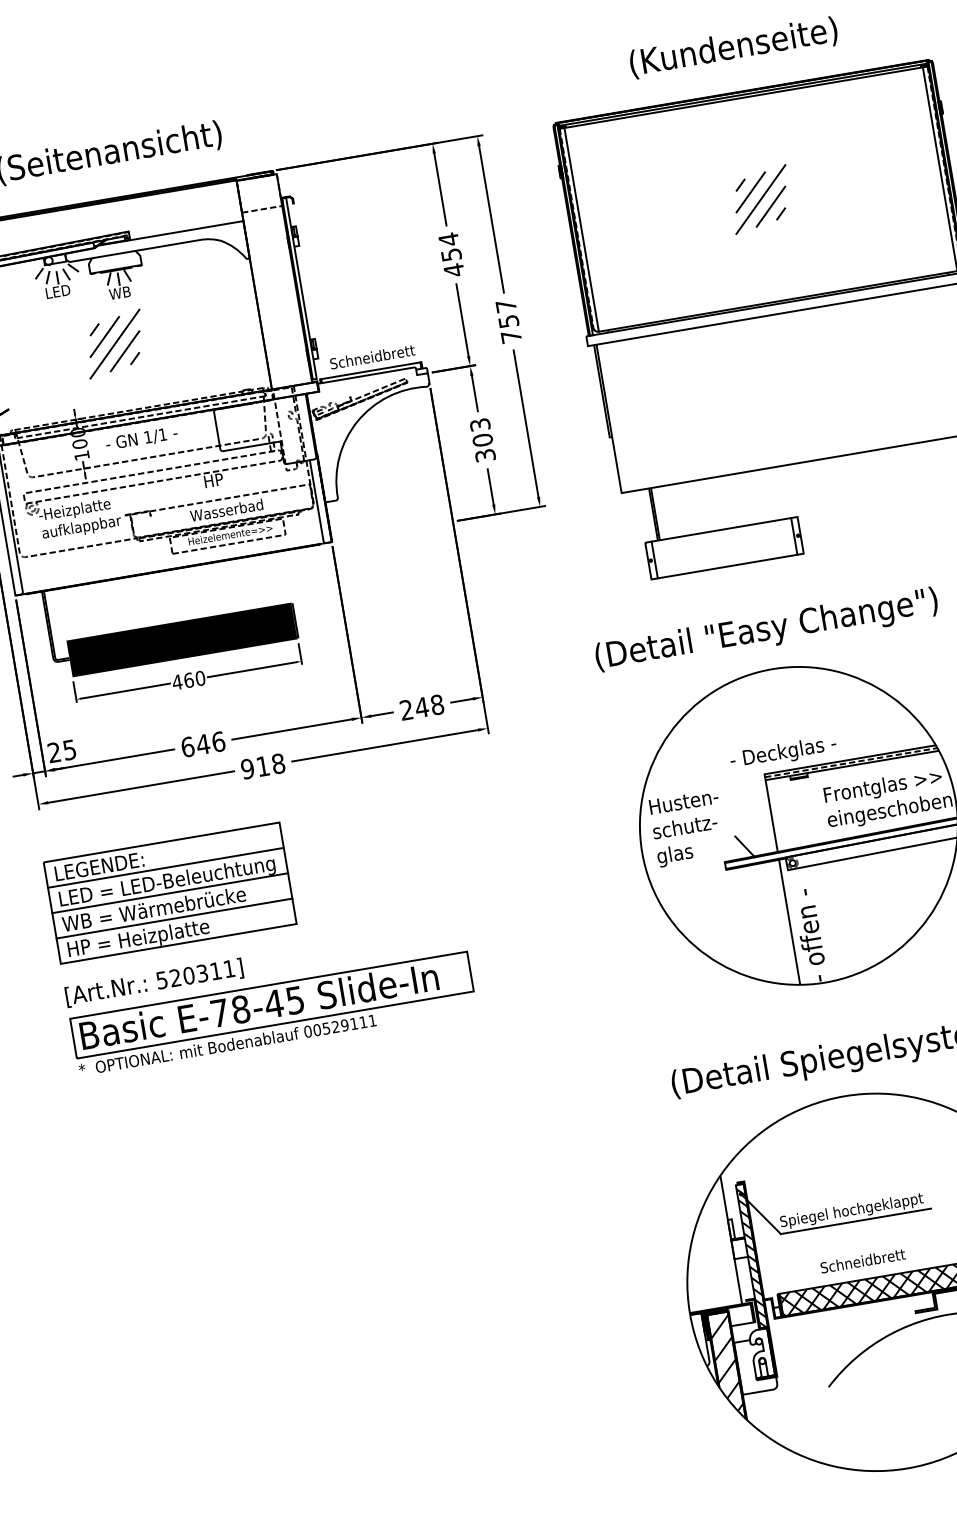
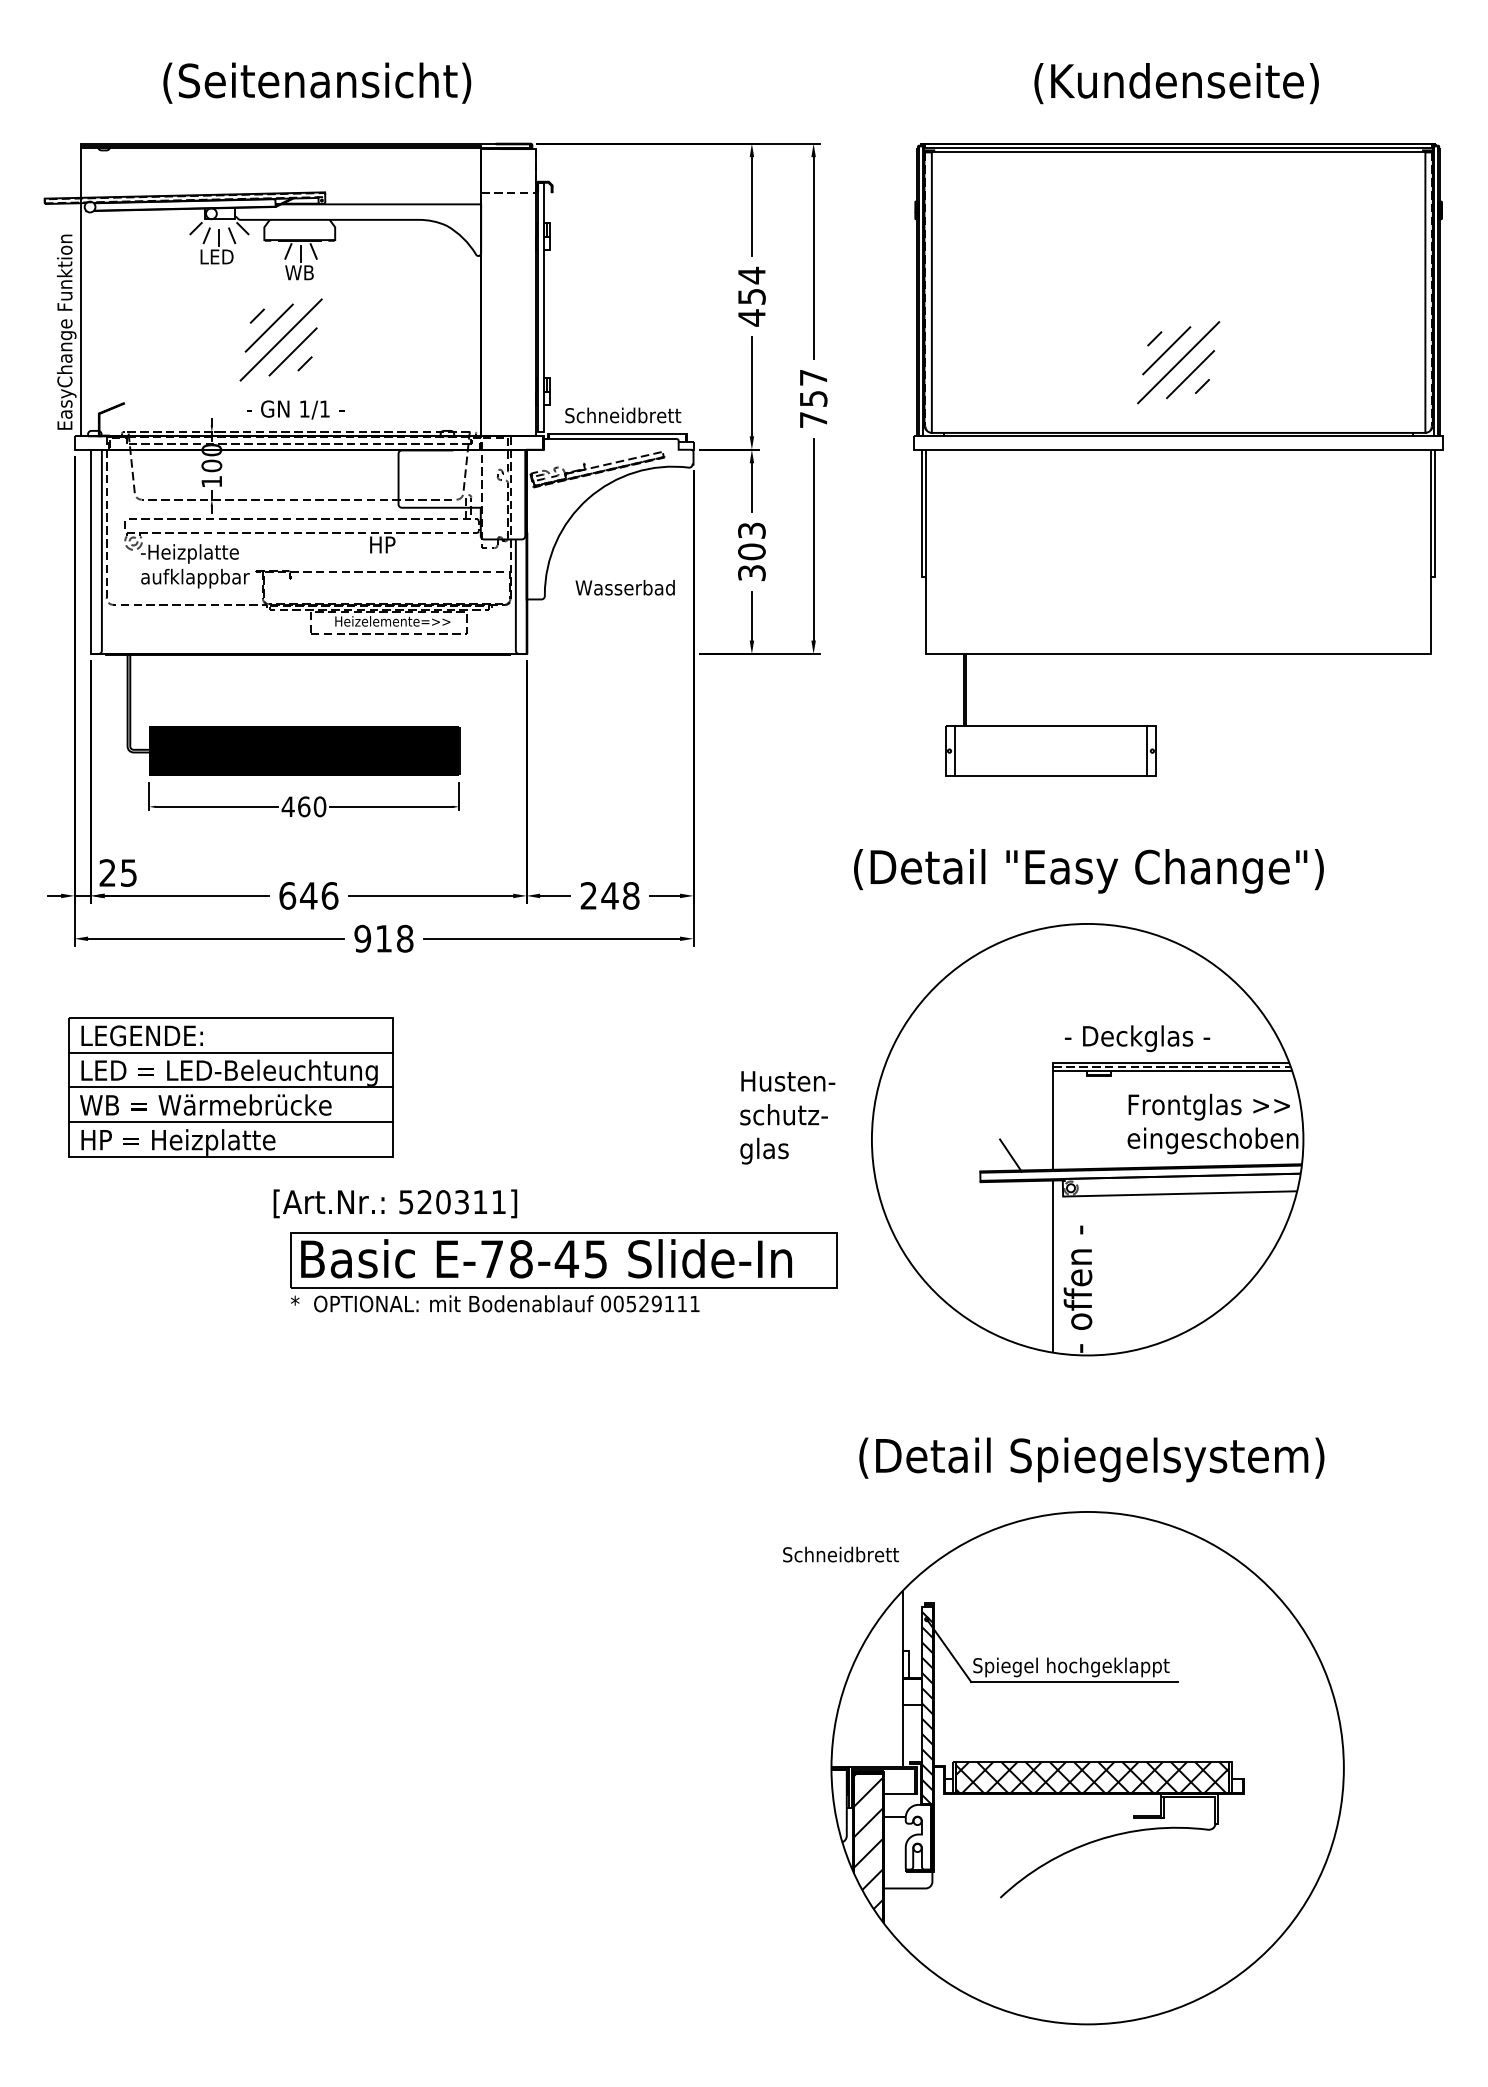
part: (760, 199) -> (1178, 362), moved
text: (141, 438) -> (295, 409), moved
text: (226, 510) -> (624, 587), moved
text: (783, 752) -> (1137, 1038), moved
text: (687, 828) -> (787, 1117), moved
text: (154, 982) -> (395, 1203), moved
part: (273, 1014) -> (563, 1272), moved
text: (862, 1260) -> (840, 1554), moved

